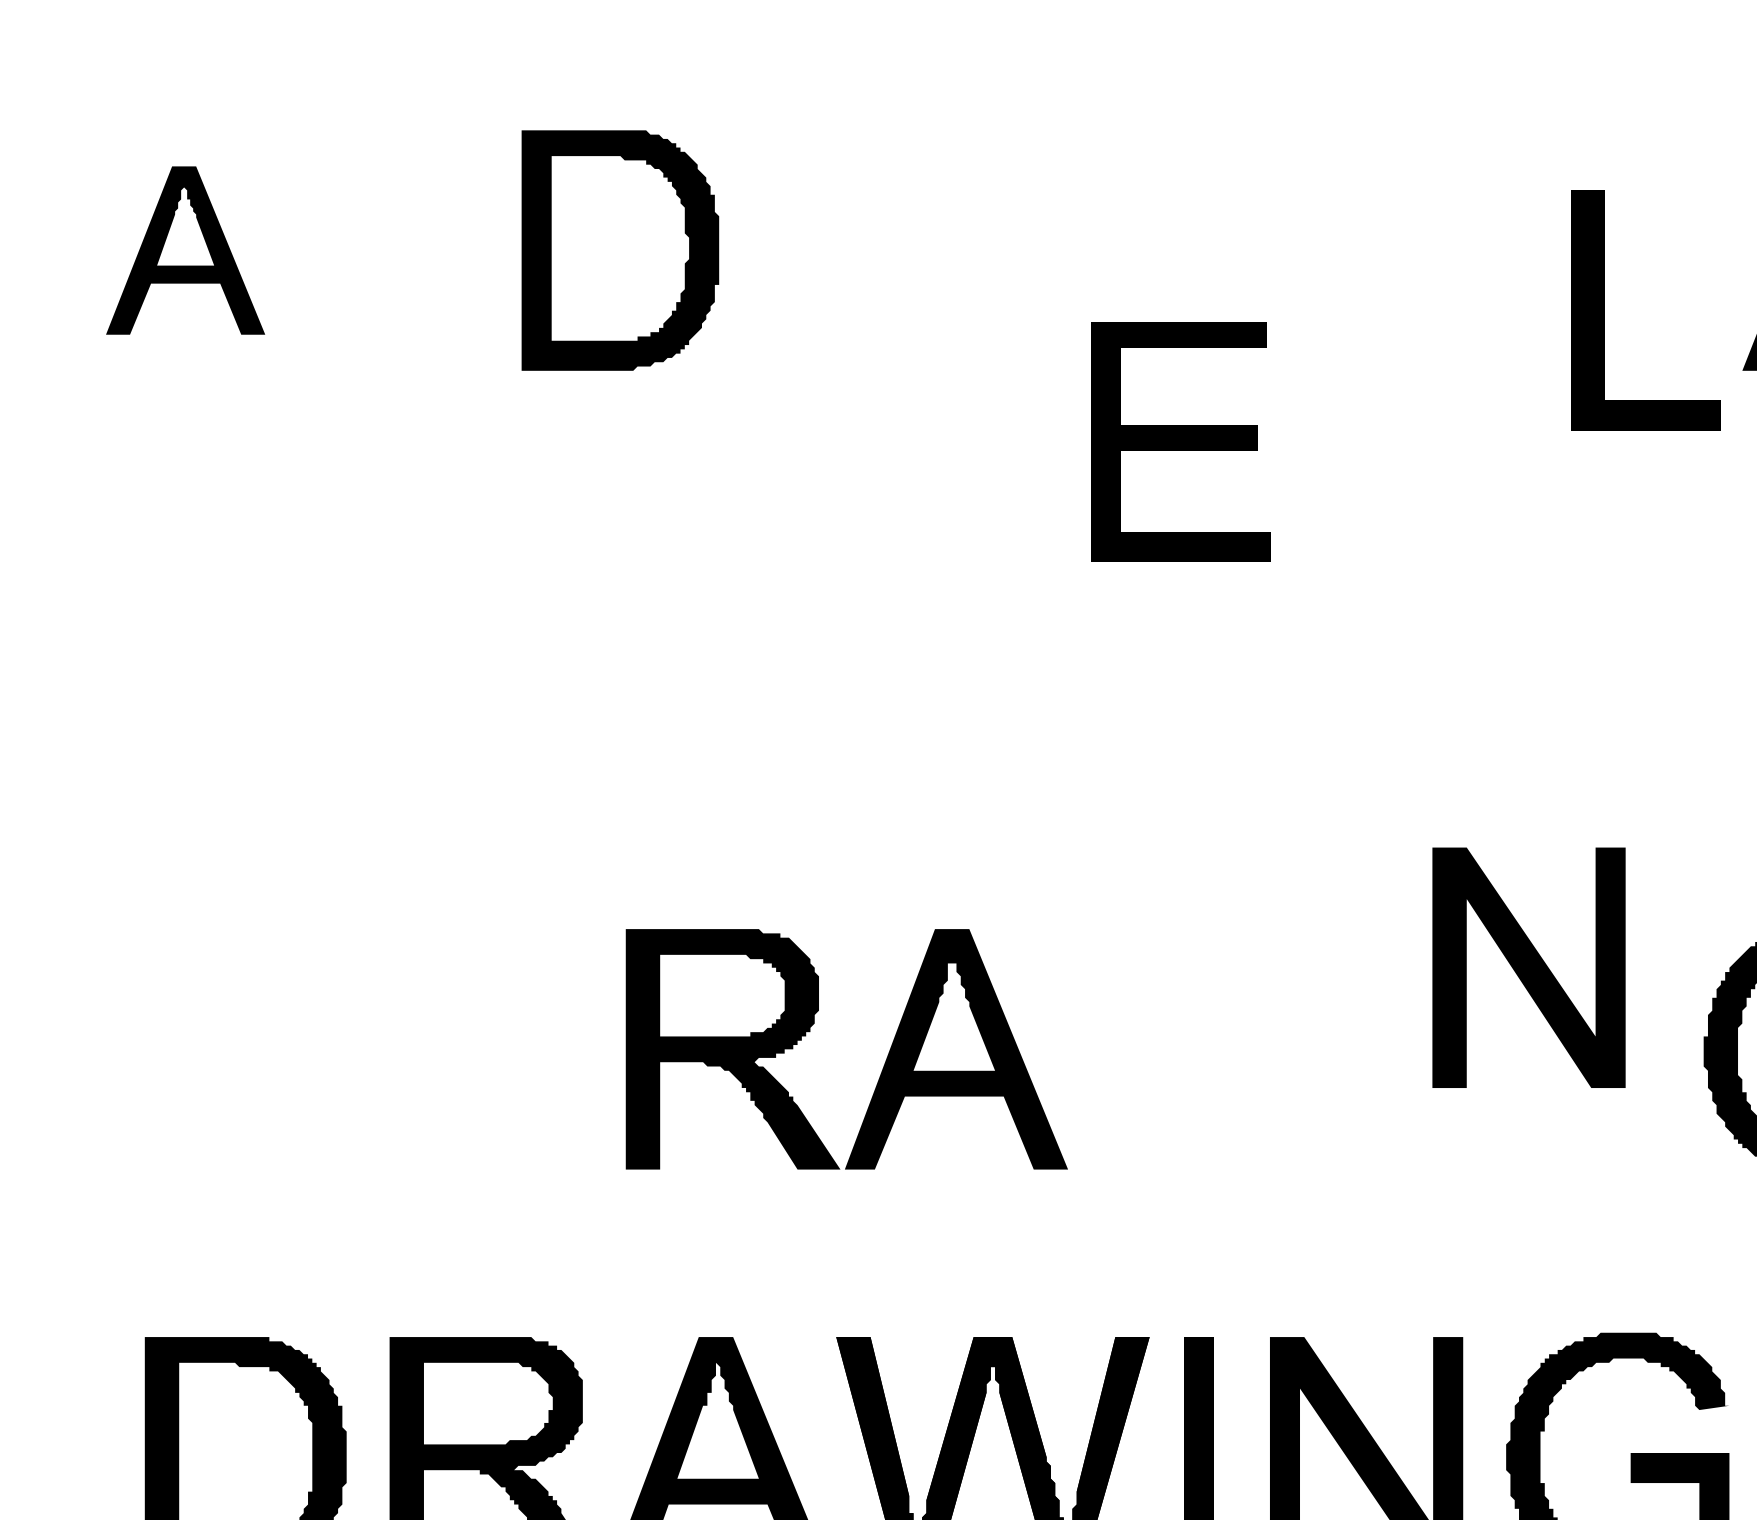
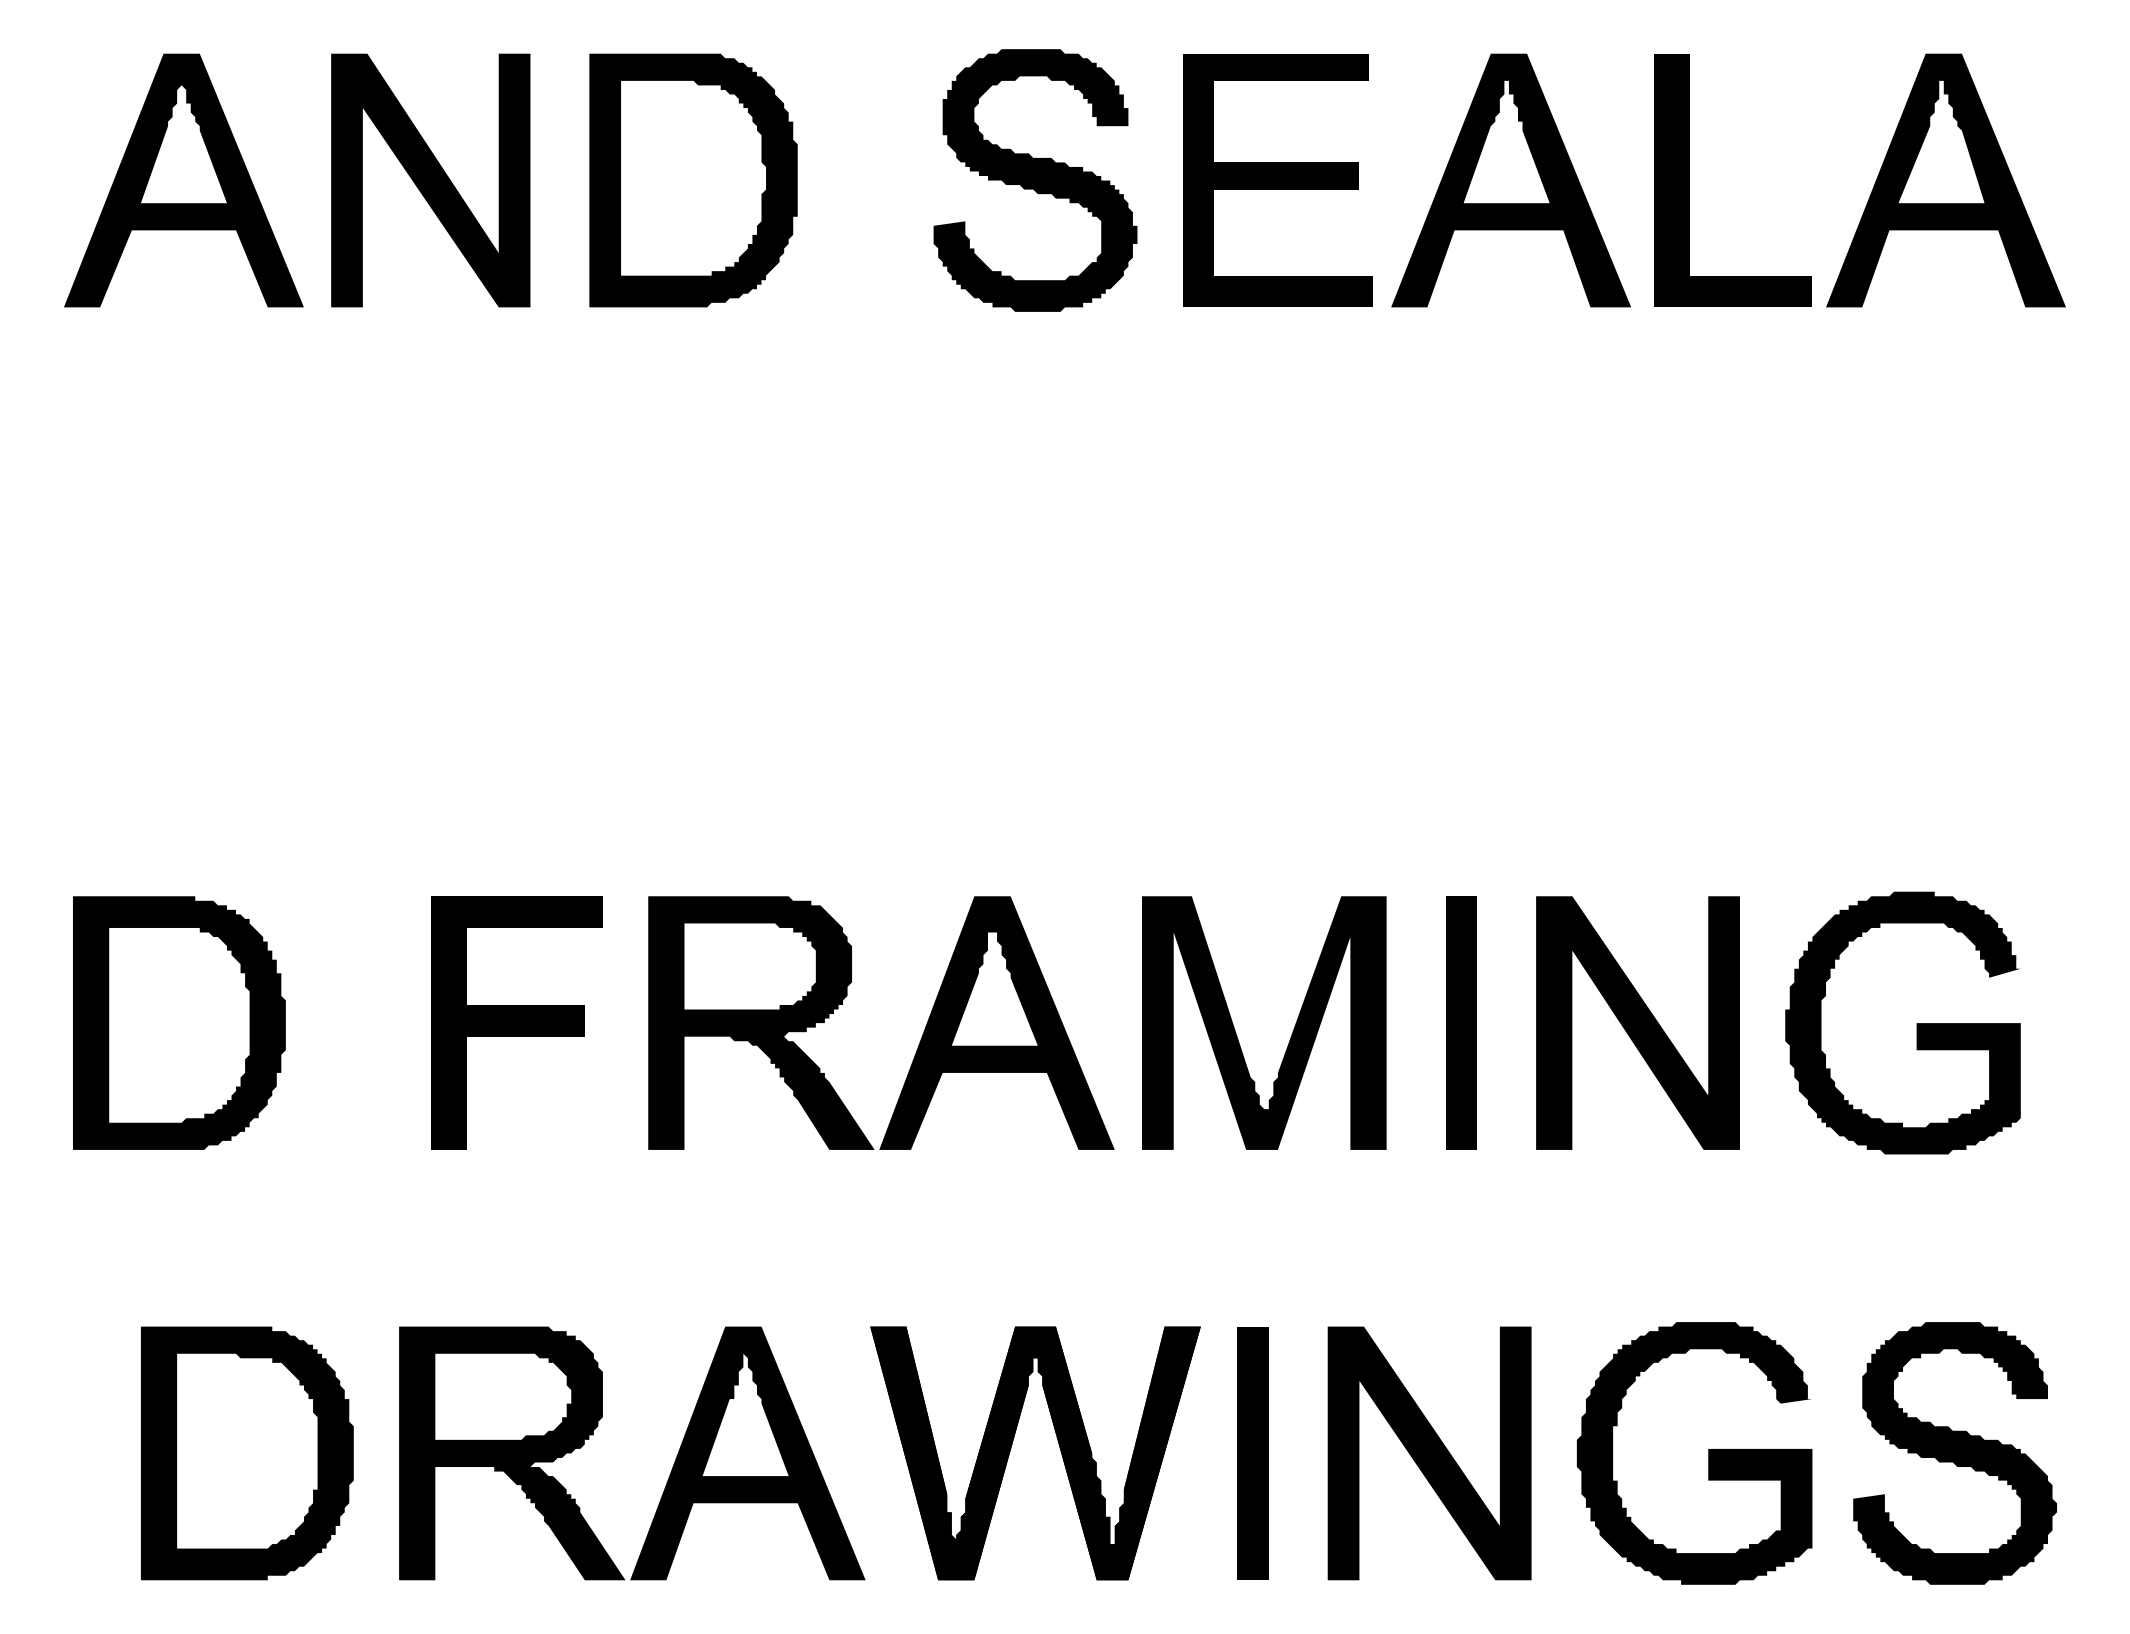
part: (185, 250) -> (183, 180), size x1.43
fill: (419, 250) -> (430, 180), added
part: (620, 250) -> (693, 180), moved
fill: (992, 250) -> (1035, 180), added
part: (1443, 250) -> (1510, 180), added
part: (1604, 310) -> (1689, 180), moved
part: (1180, 442) -> (1277, 180), moved
part: (1528, 967) -> (1637, 1022), moved
part: (181, 1048) -> (179, 1022), added
fill: (500, 1048) -> (516, 1022), added
fill: (1210, 1048) -> (1264, 1022), added
fill: (1396, 1048) -> (1461, 1022), added

